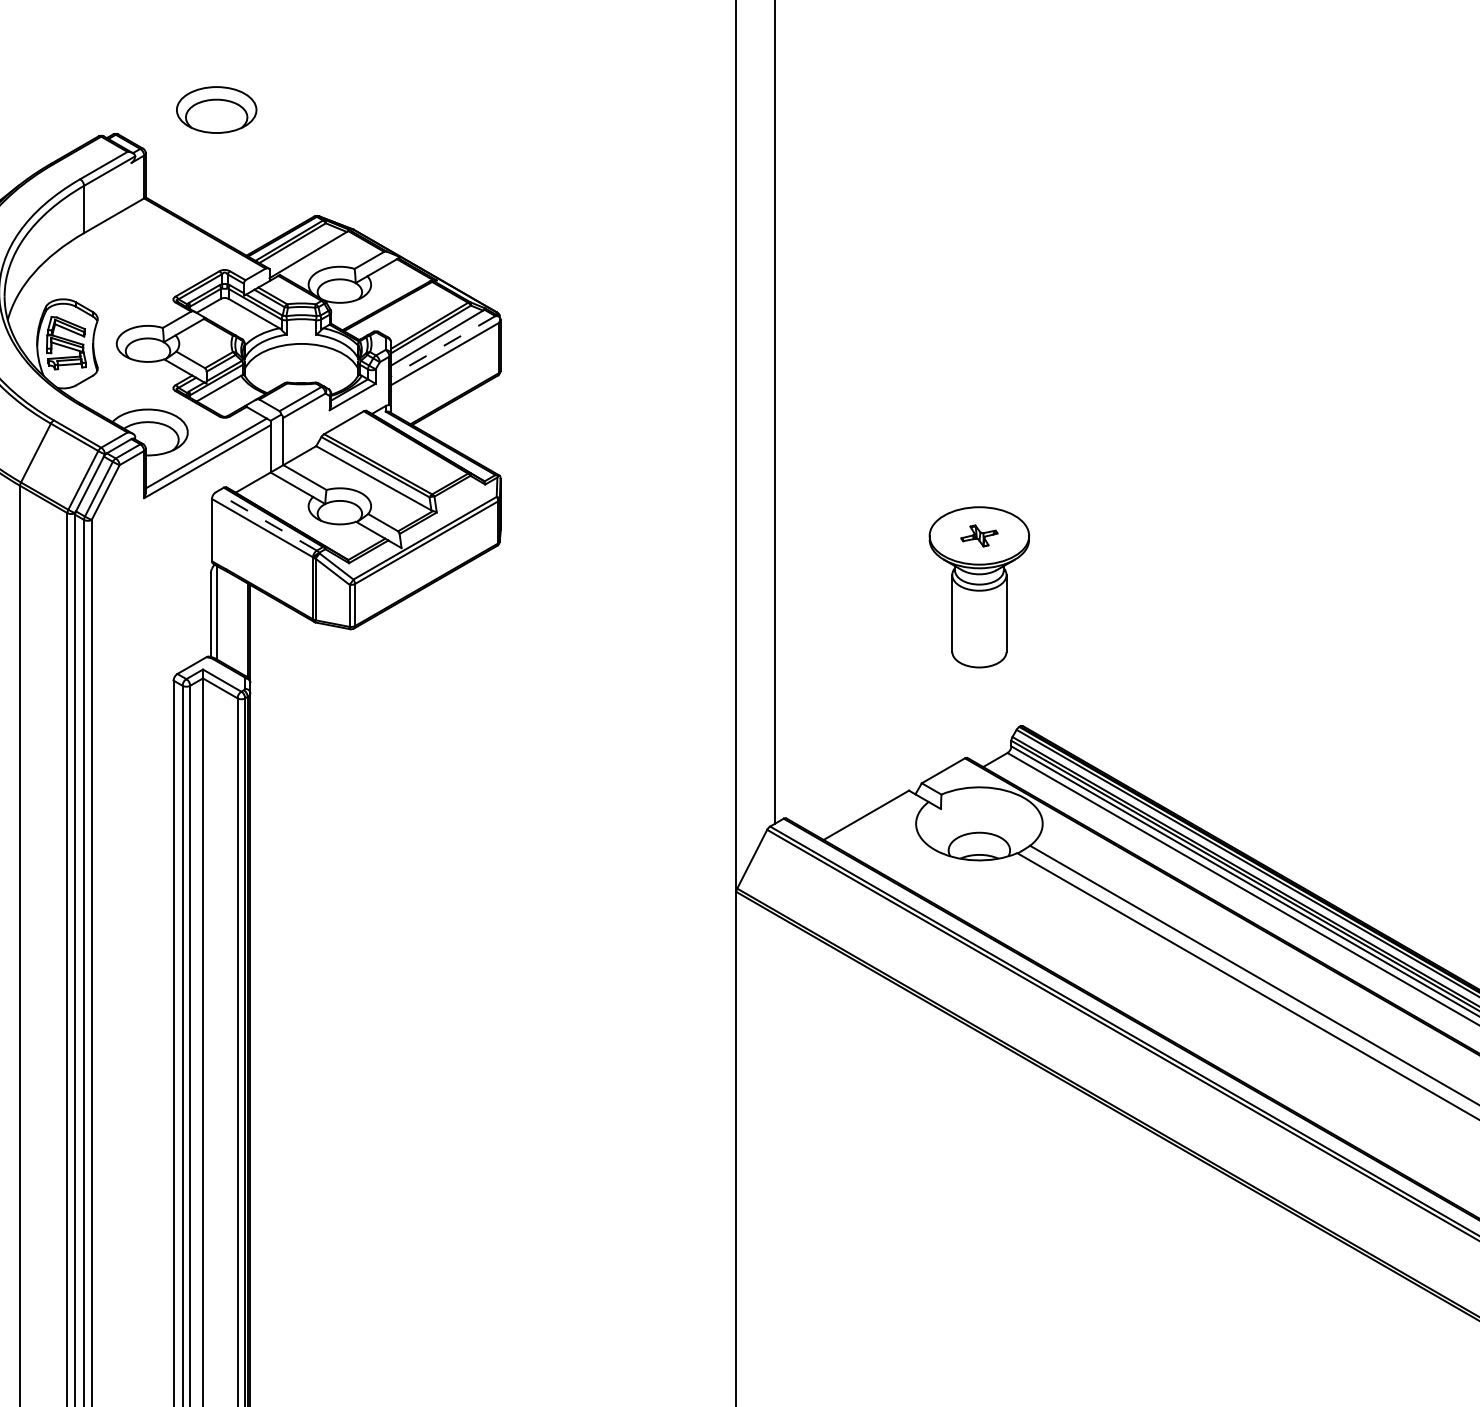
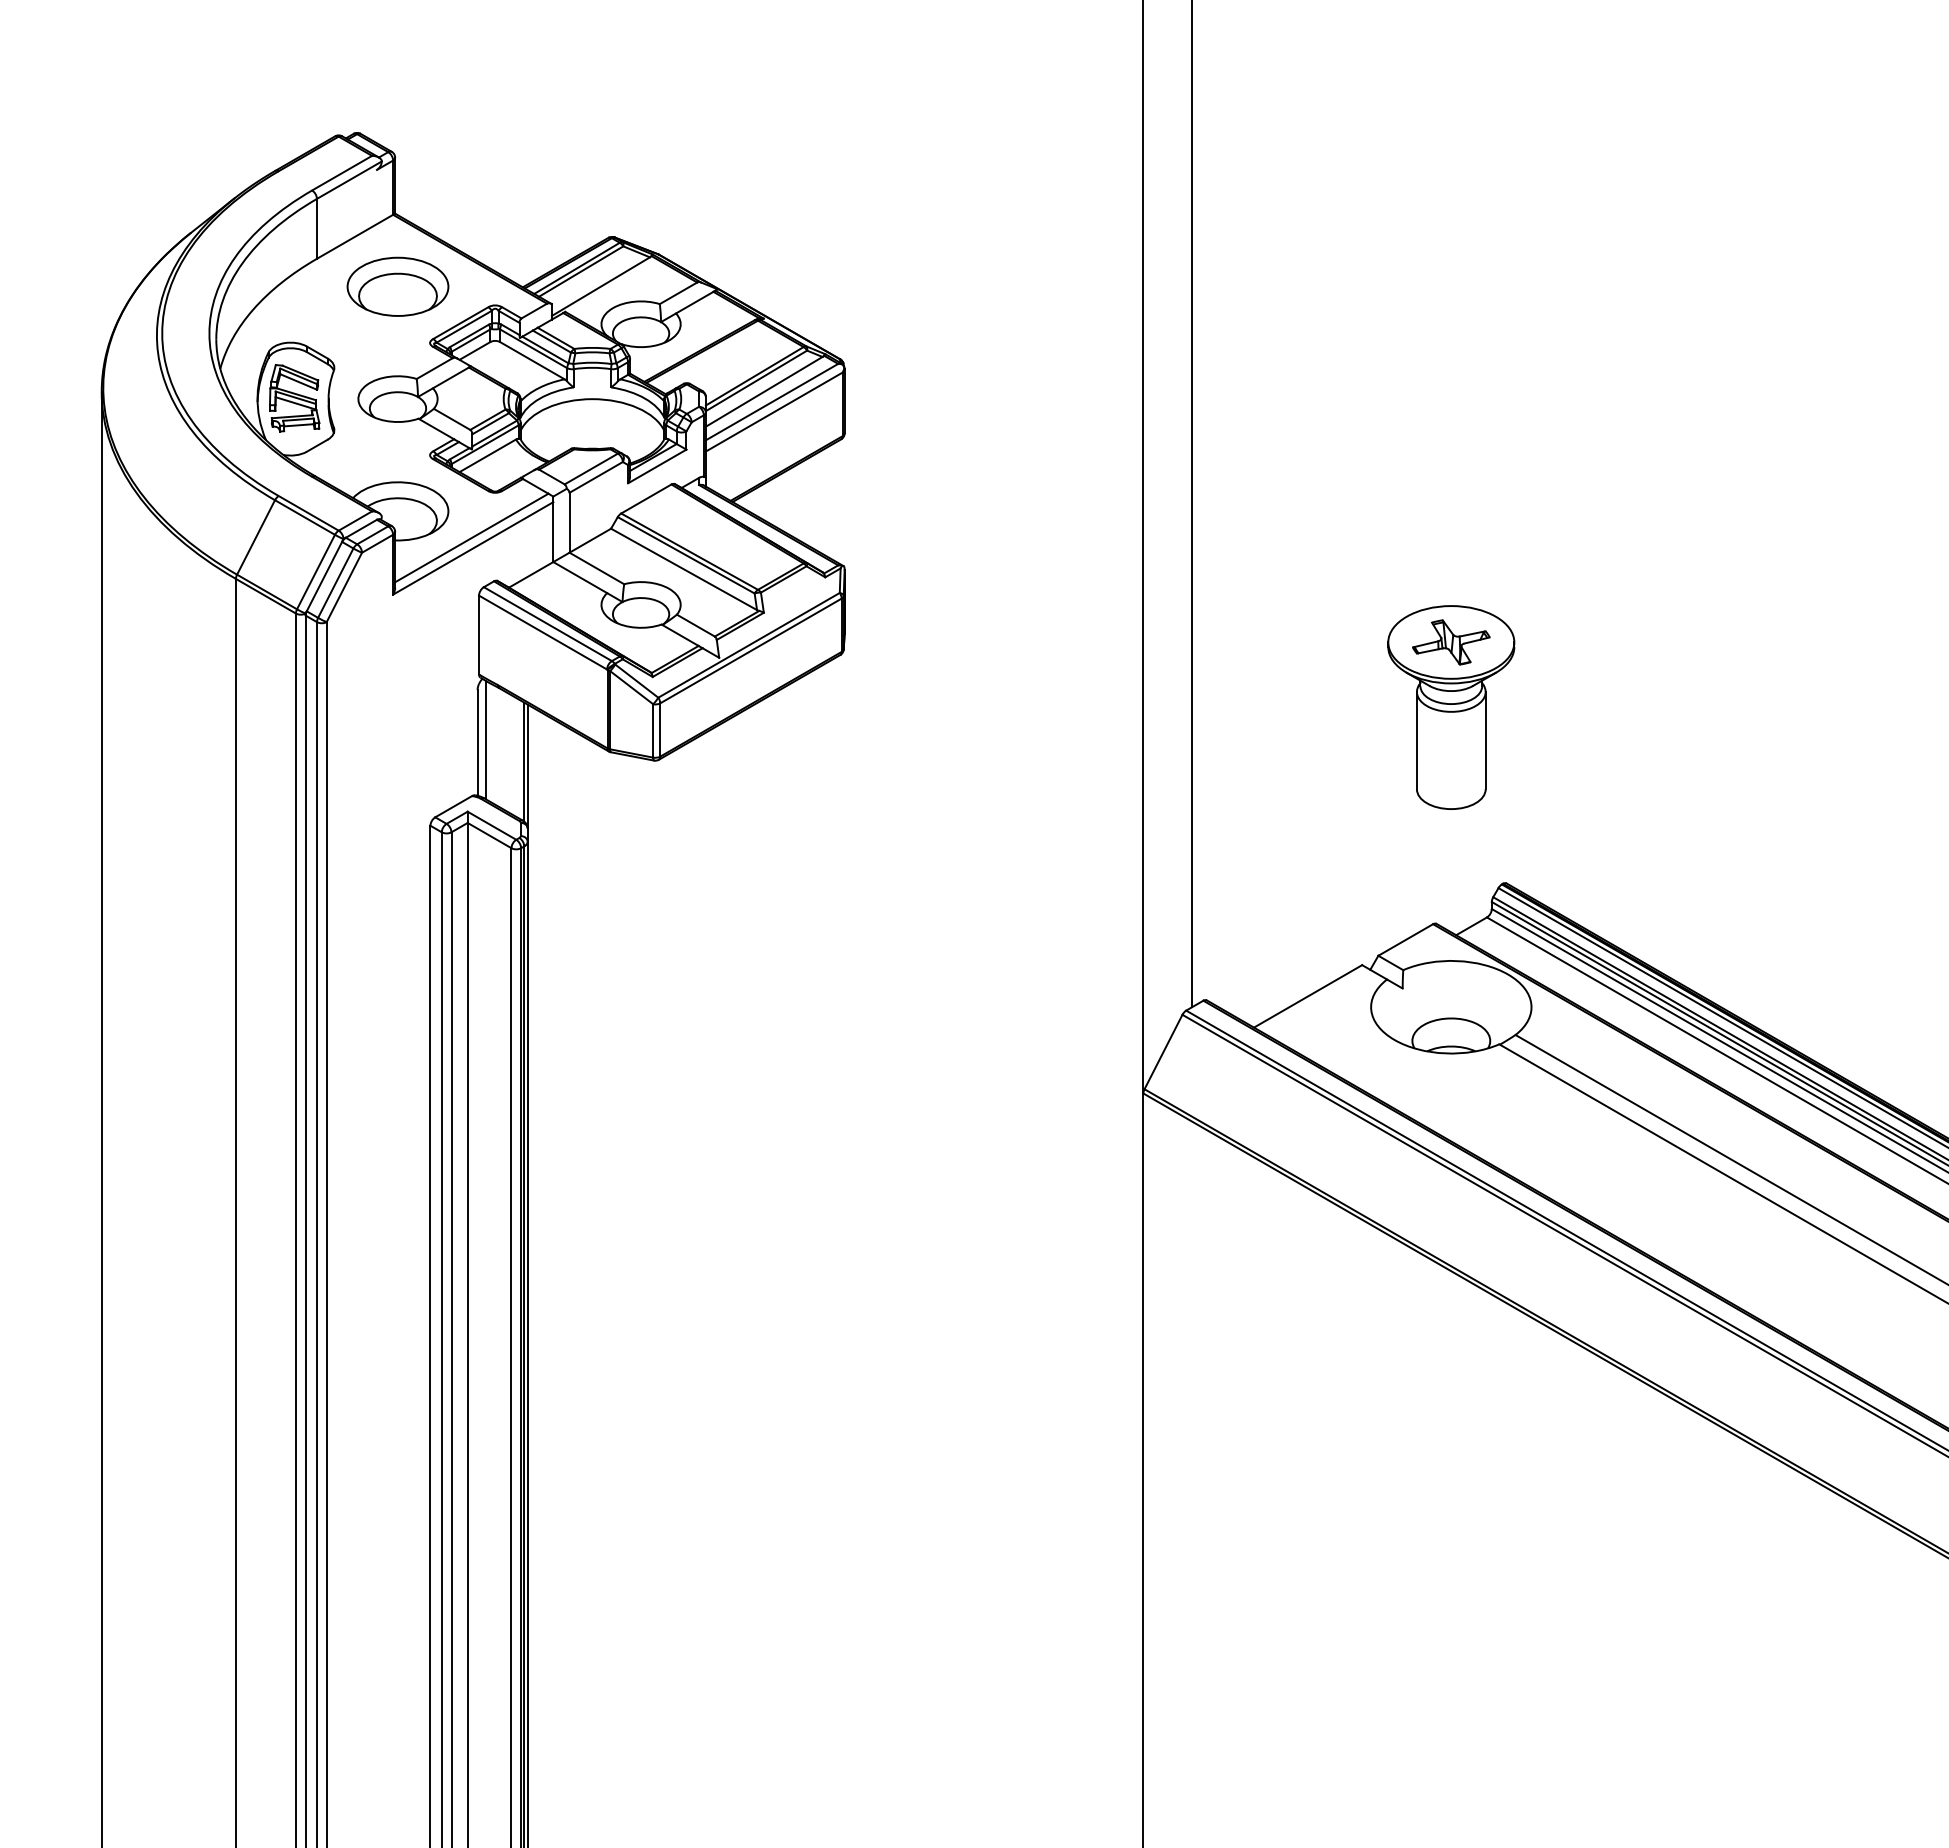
part: (216, 109) -> (397, 286), moved
line: (442, 346) -> (771, 402), dashed -> solid
line: (266, 521) -> (547, 624), dashed -> solid
part: (979, 535) -> (1451, 642), size x1.67

